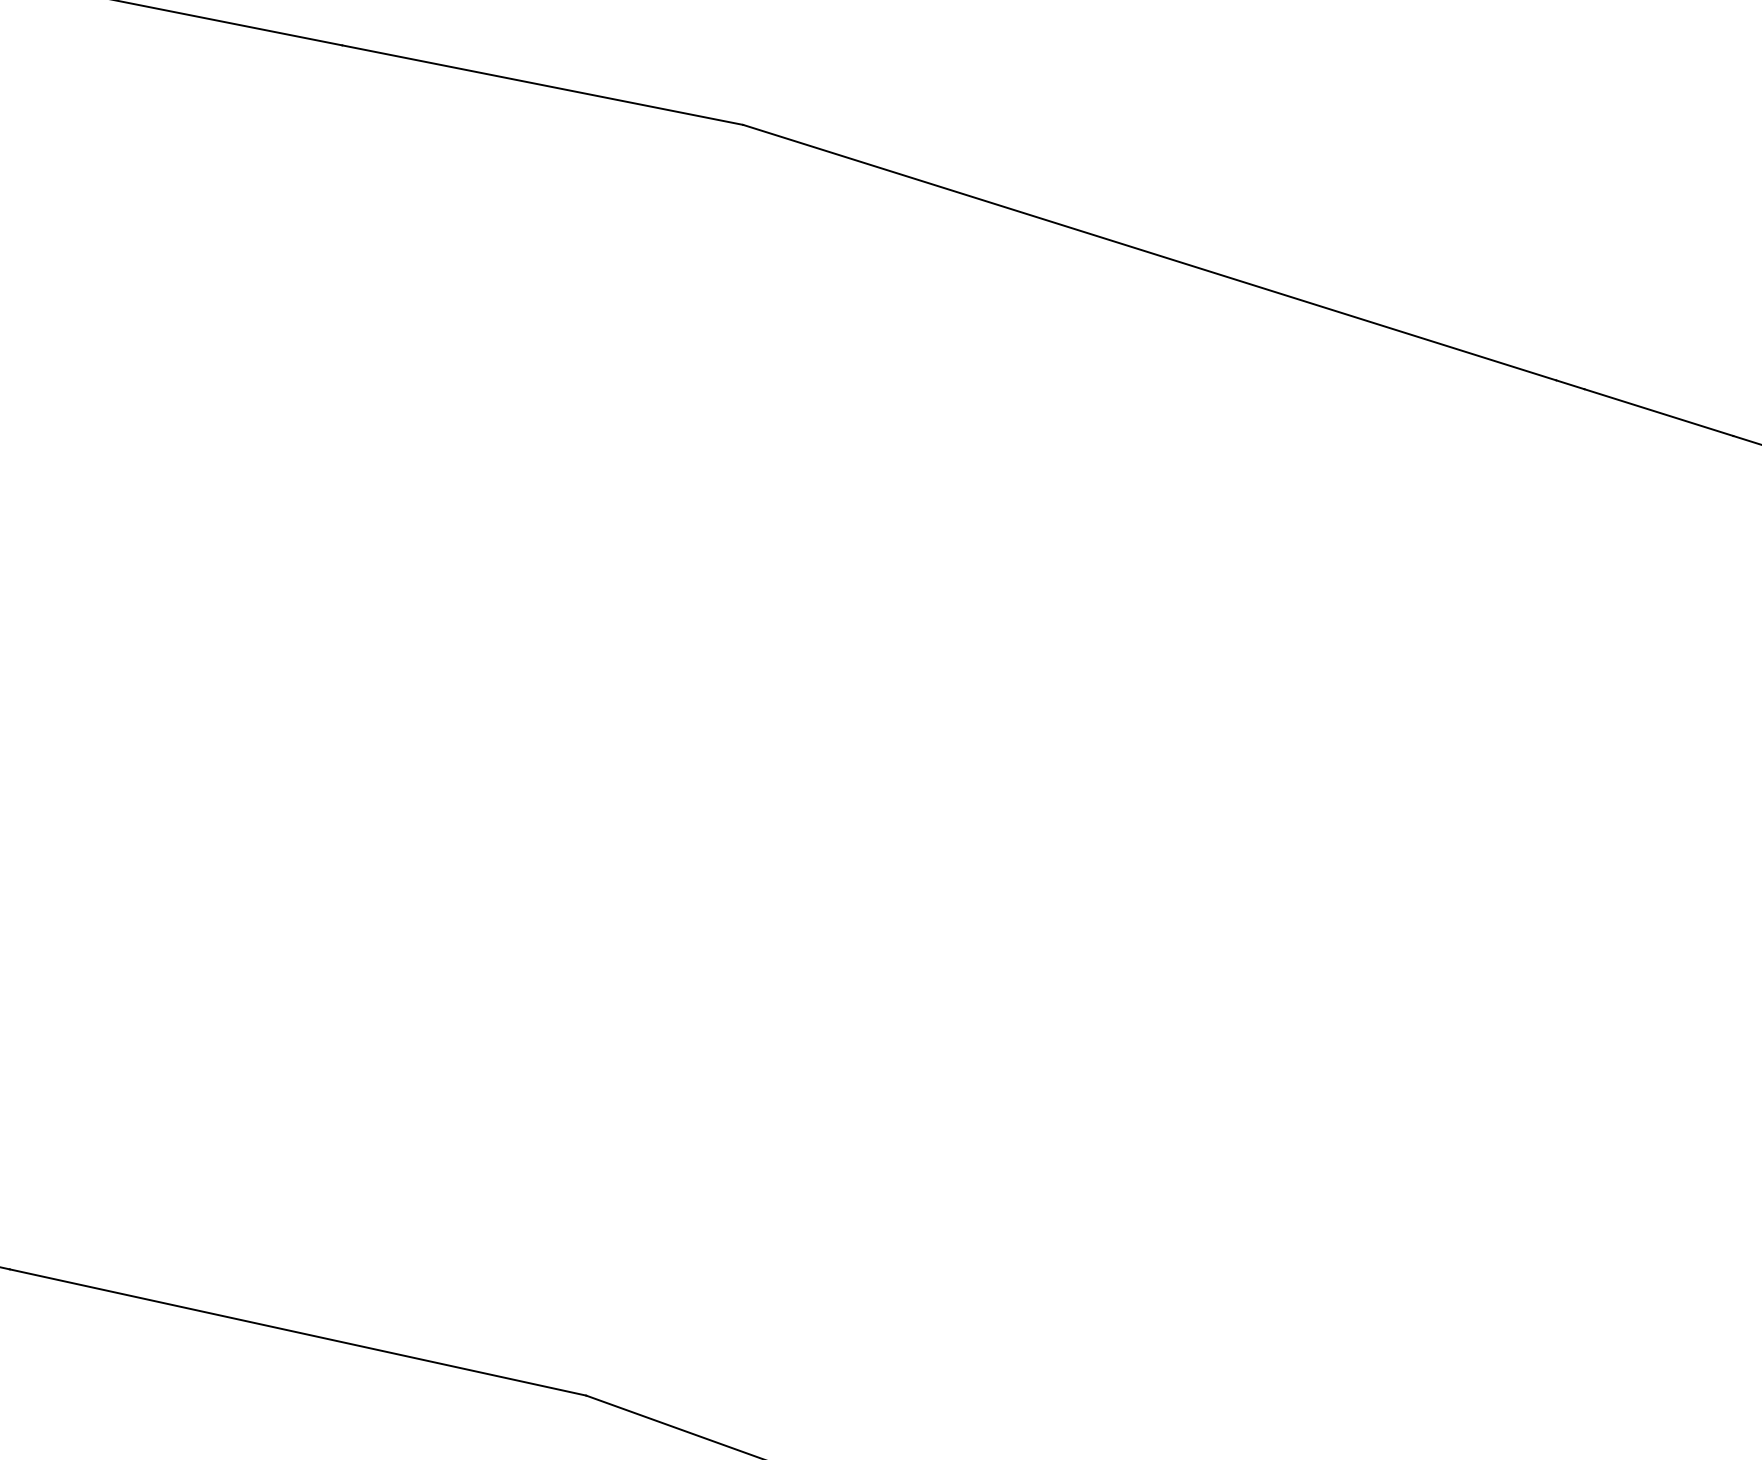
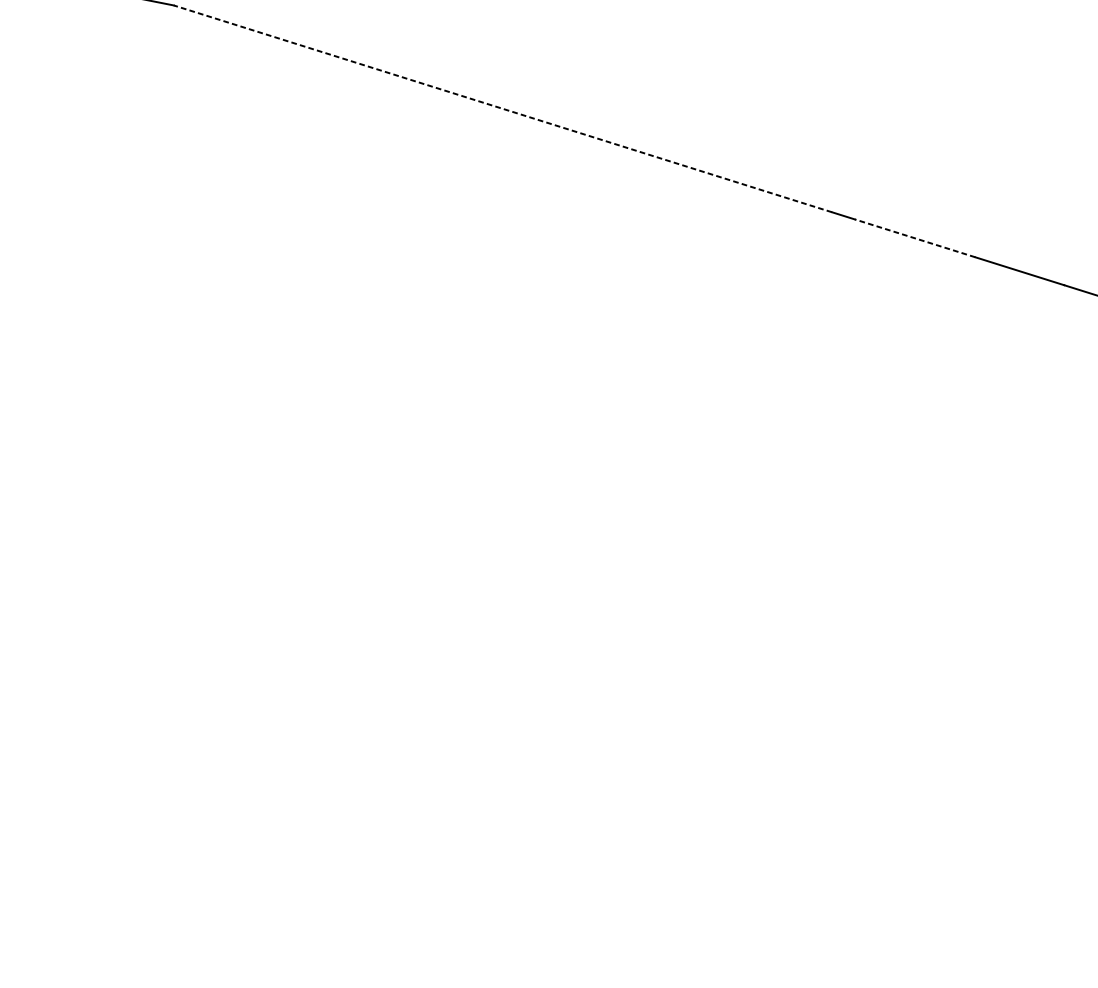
line: (1149, 252) -> (502, 108), solid -> dashed
line: (1658, 412) -> (914, 238), solid -> dashed

